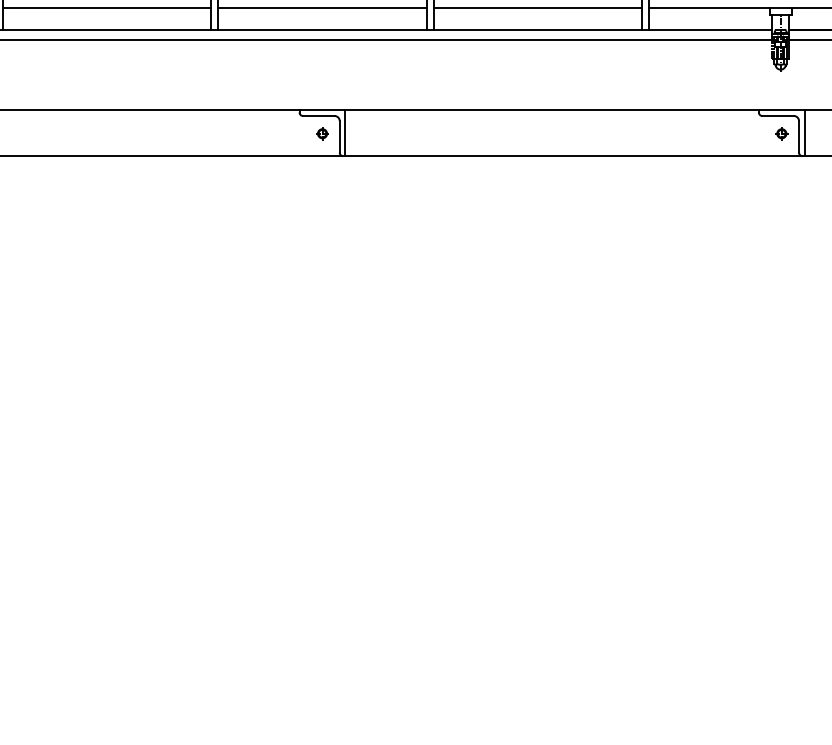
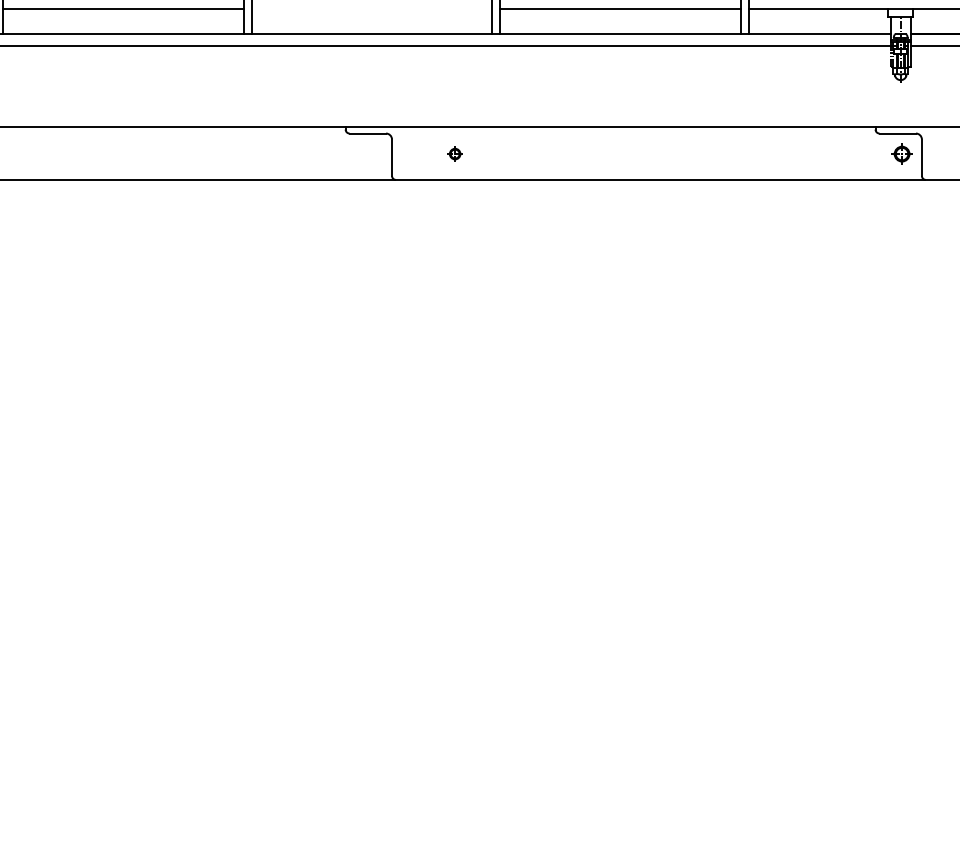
line: (321, 8) -> (371, 9), removed
line: (345, 132) -> (398, 152), removed
line: (804, 132) -> (928, 152), removed
part: (321, 133) -> (454, 153), moved
part: (781, 133) -> (901, 153), size x1.4

